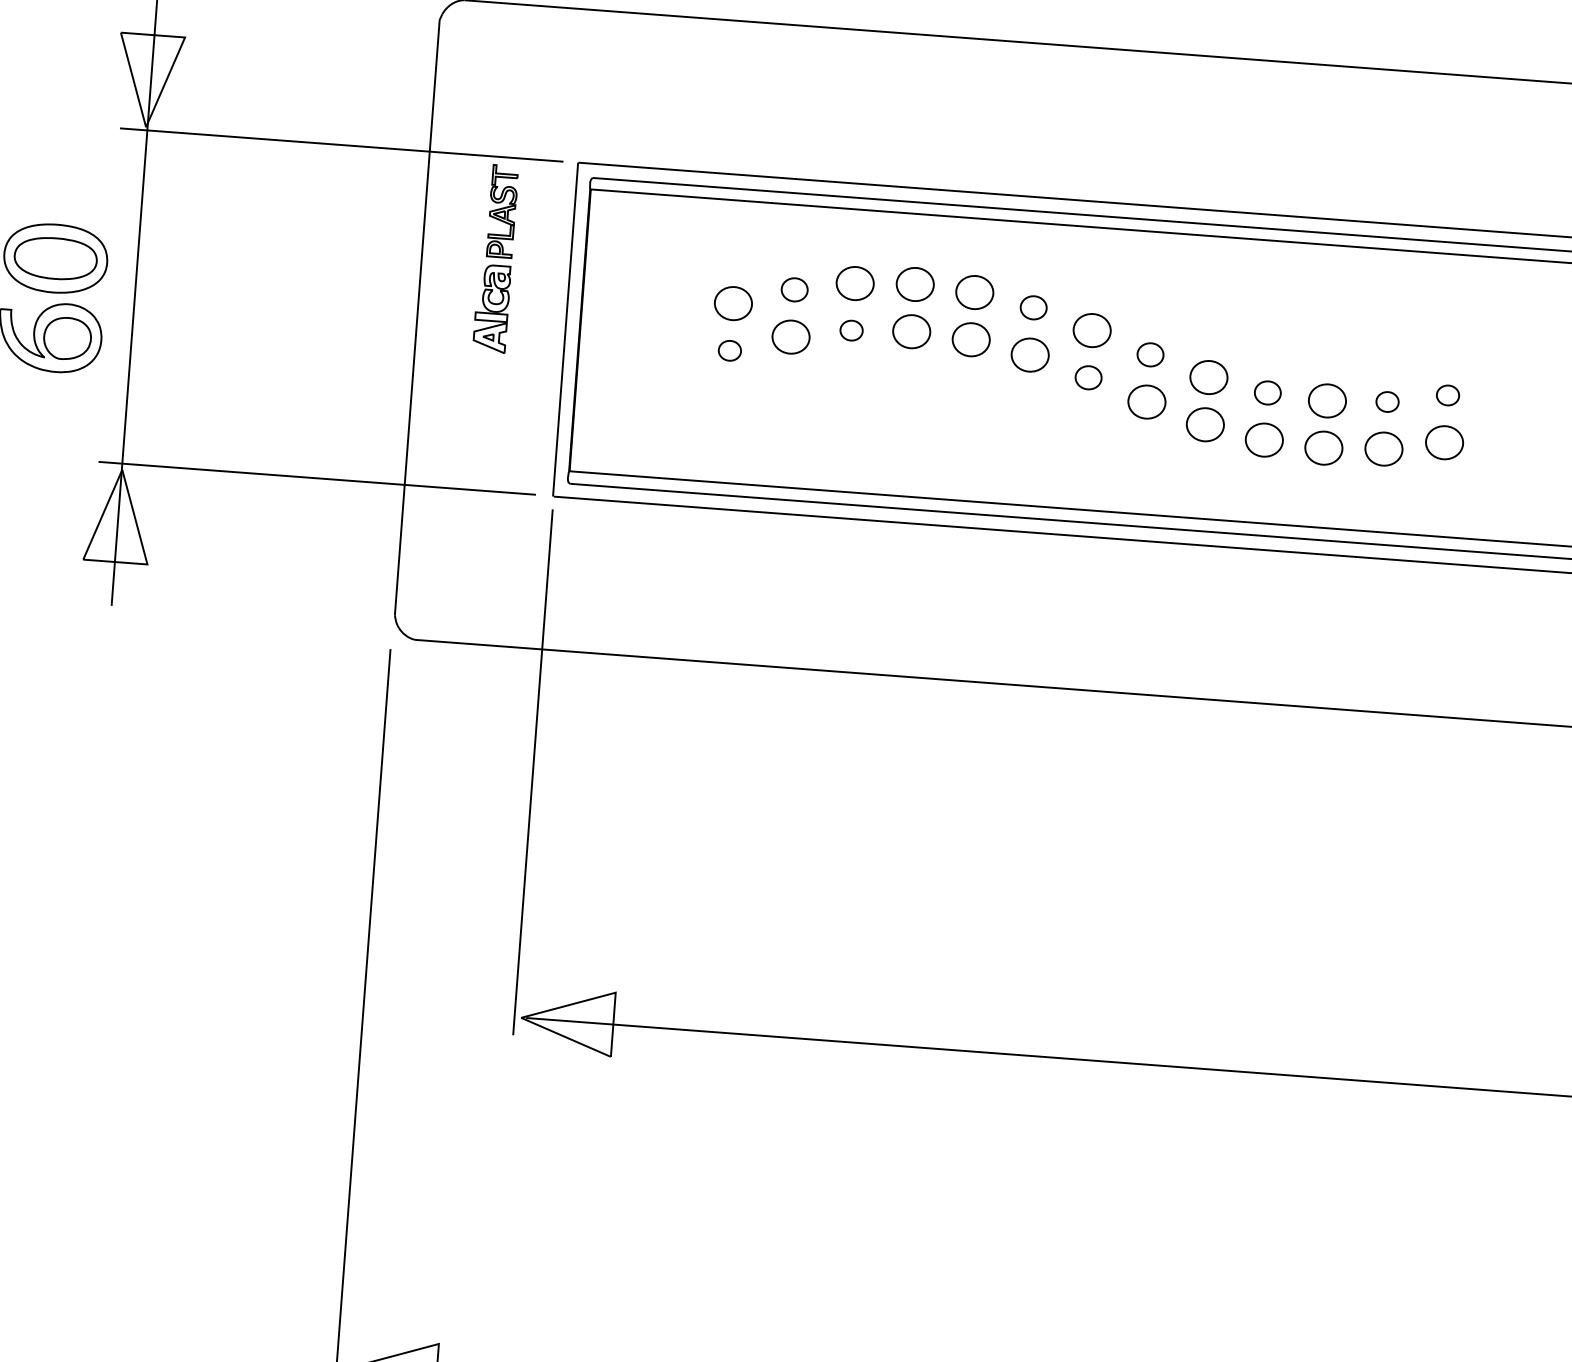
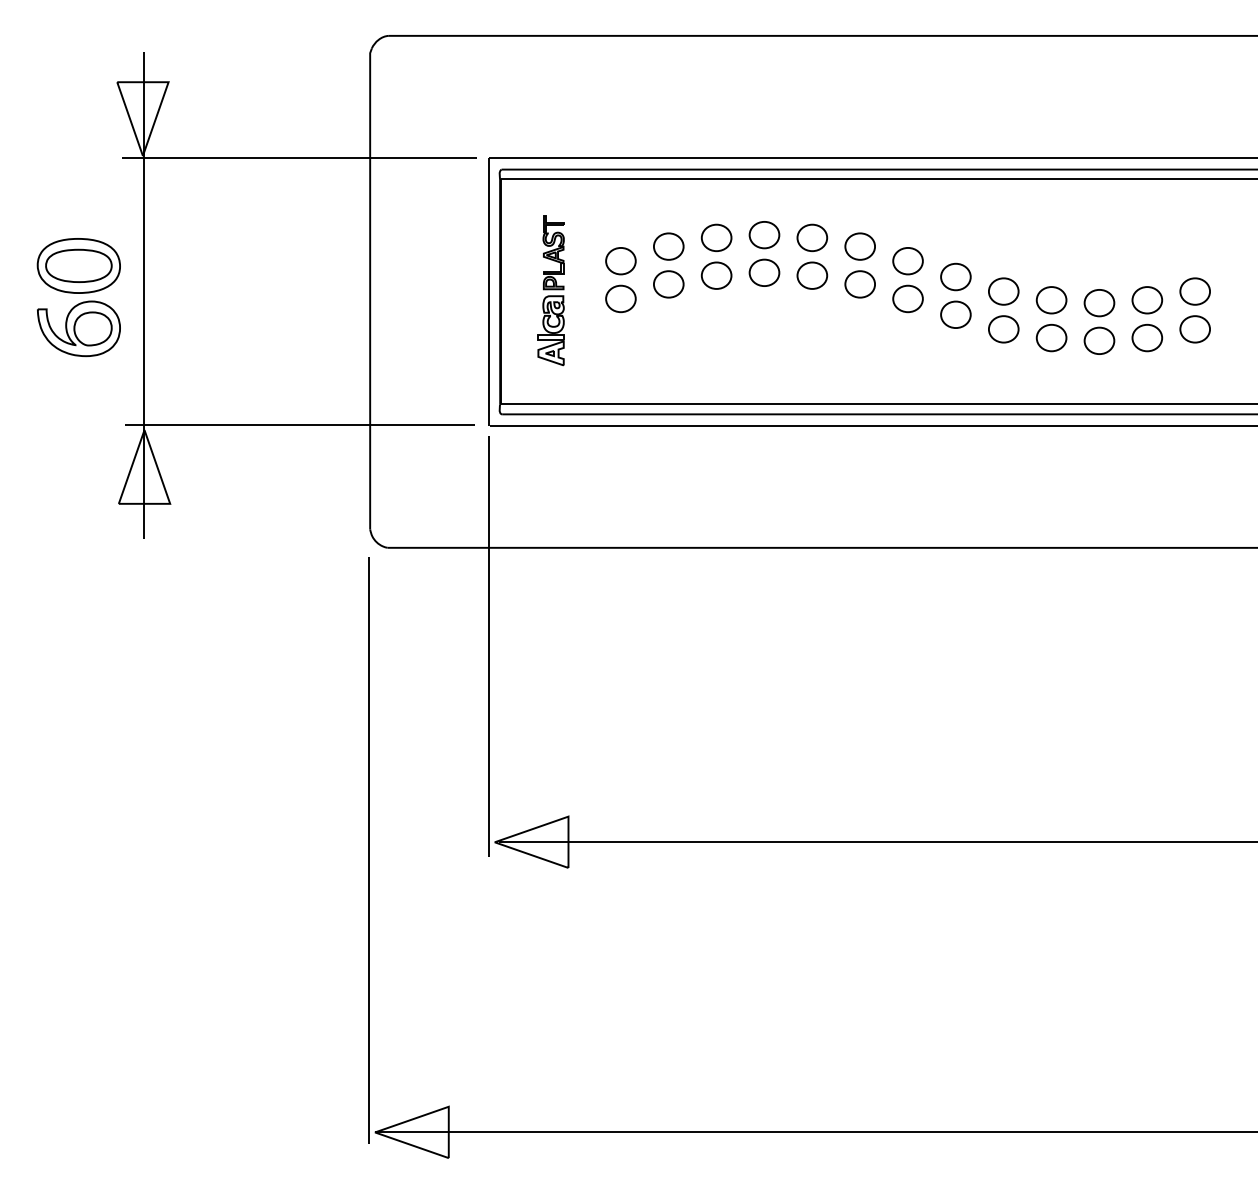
part: (495, 258) -> (550, 290), moved
part: (794, 289) -> (668, 246), size x1.43
part: (1032, 307) -> (859, 246), size x1.43
part: (851, 330) -> (716, 275), size x1.67
part: (729, 350) -> (620, 298), size x1.67
part: (1150, 354) -> (955, 276), size x1.43
part: (1087, 377) -> (907, 298), size x1.43
part: (1267, 393) -> (1051, 300), size x1.43
part: (1447, 395) -> (1194, 291), size x1.67
part: (1387, 402) -> (1147, 300), size x1.67

